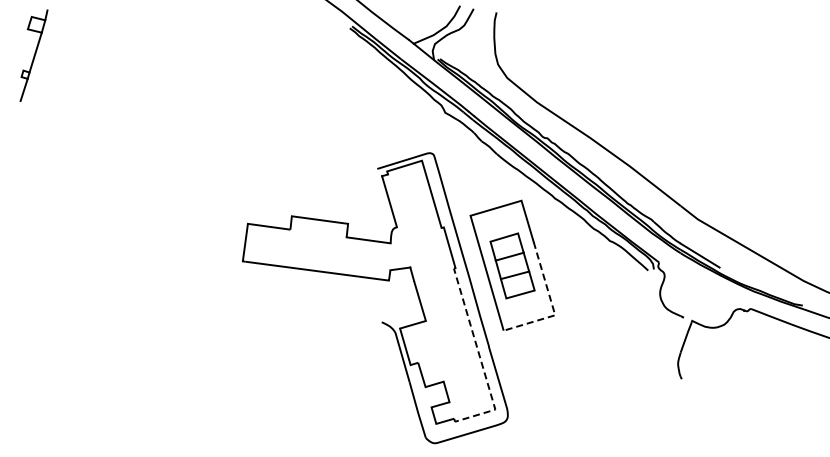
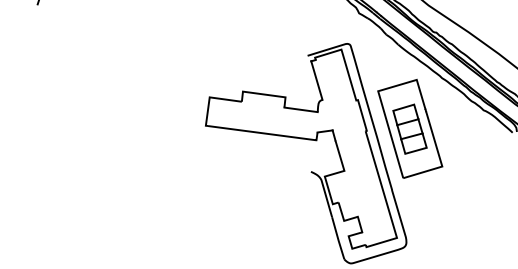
line: (552, 304) -> (440, 158), dashed -> solid
line: (481, 362) -> (386, 202), dashed -> solid

